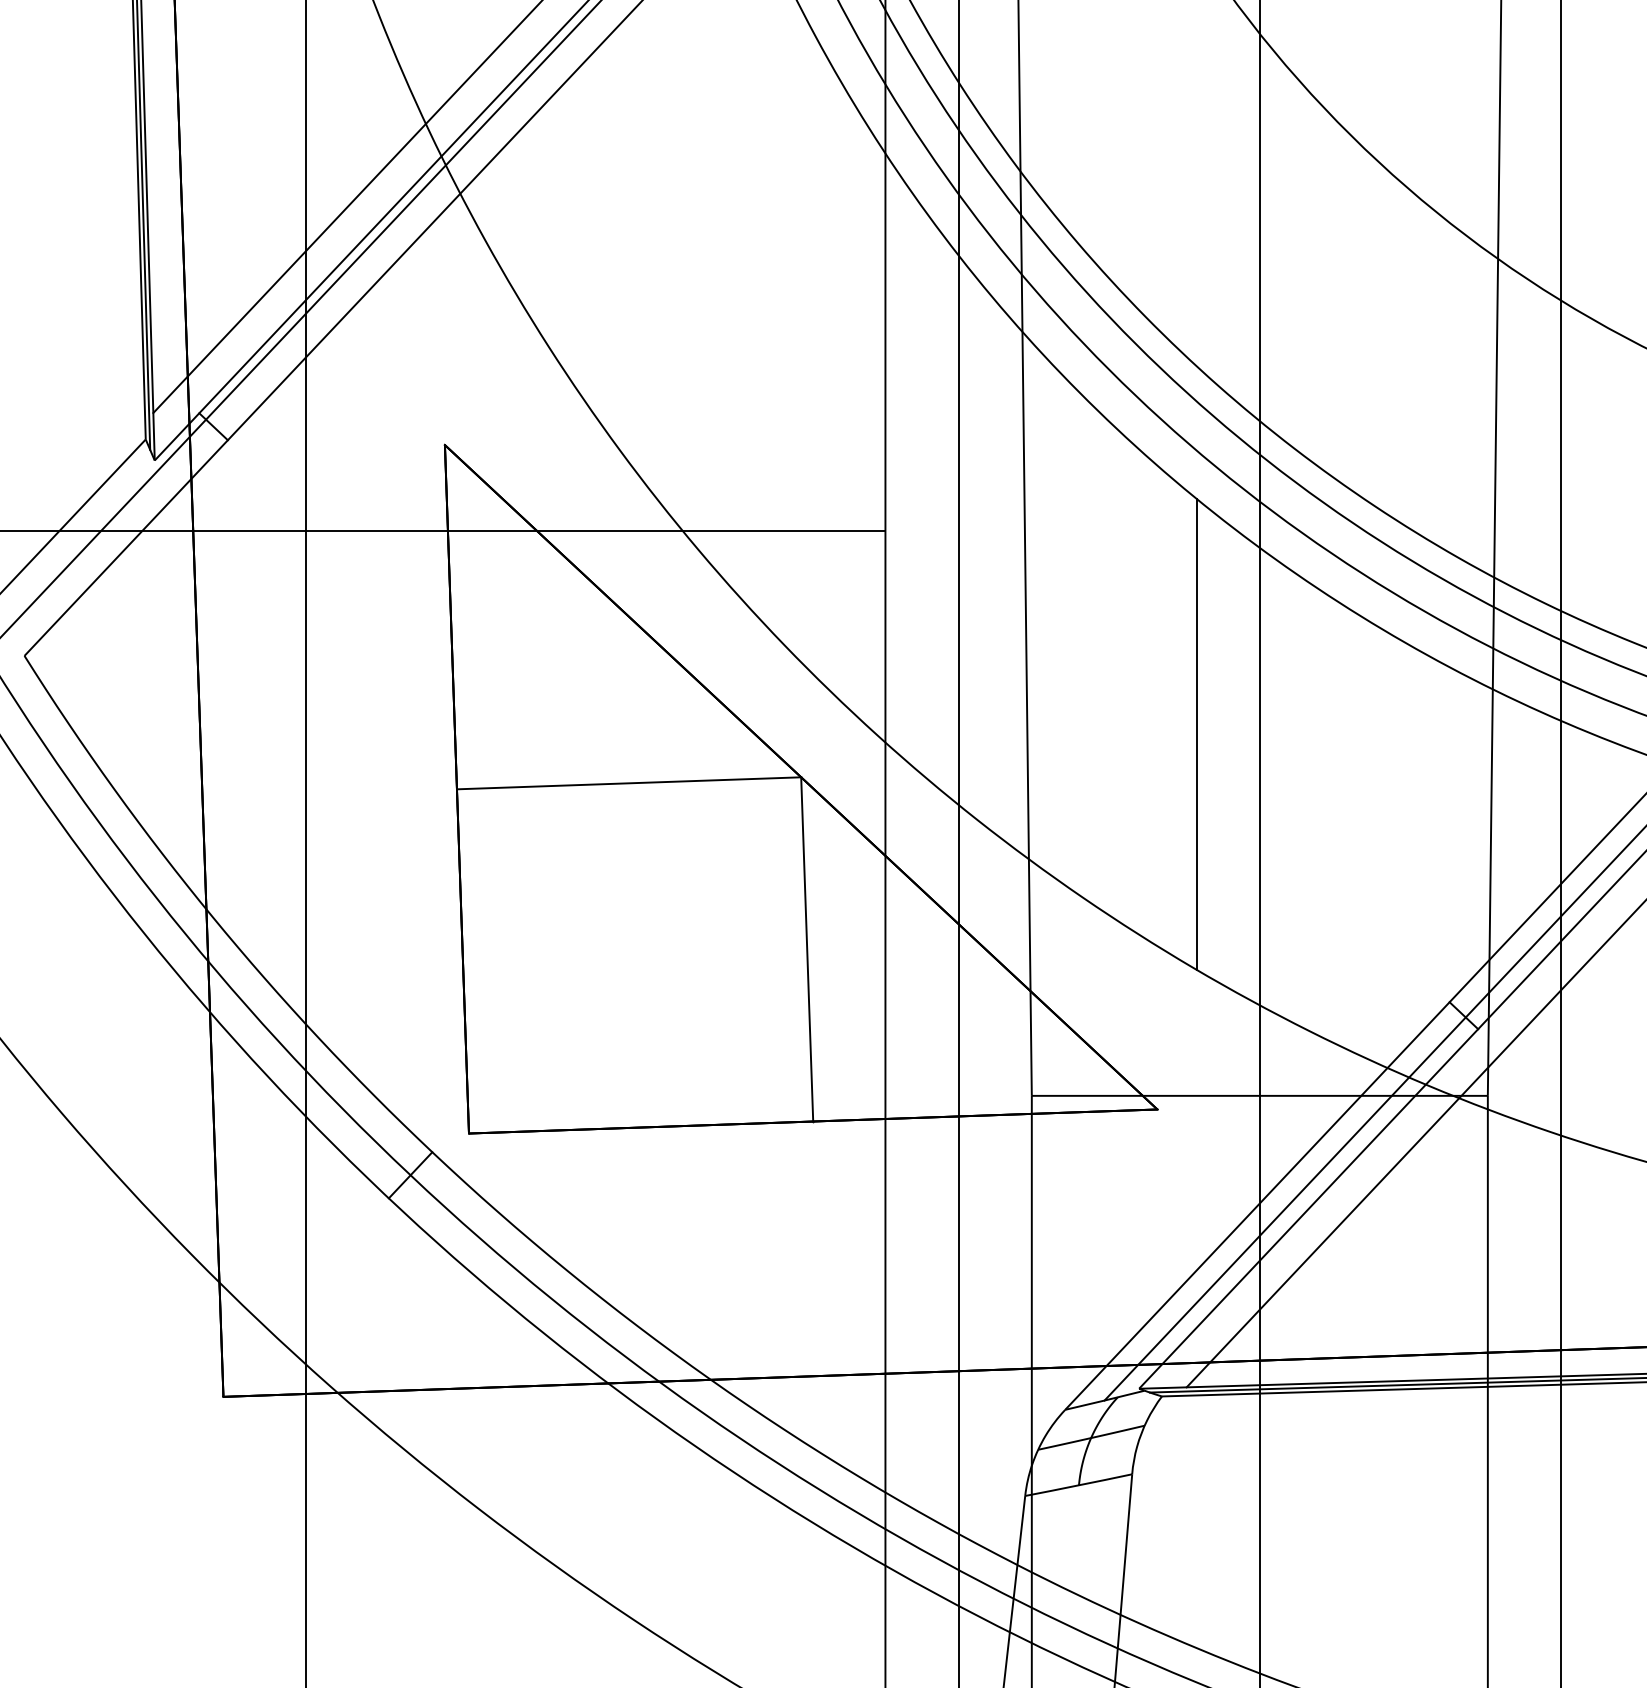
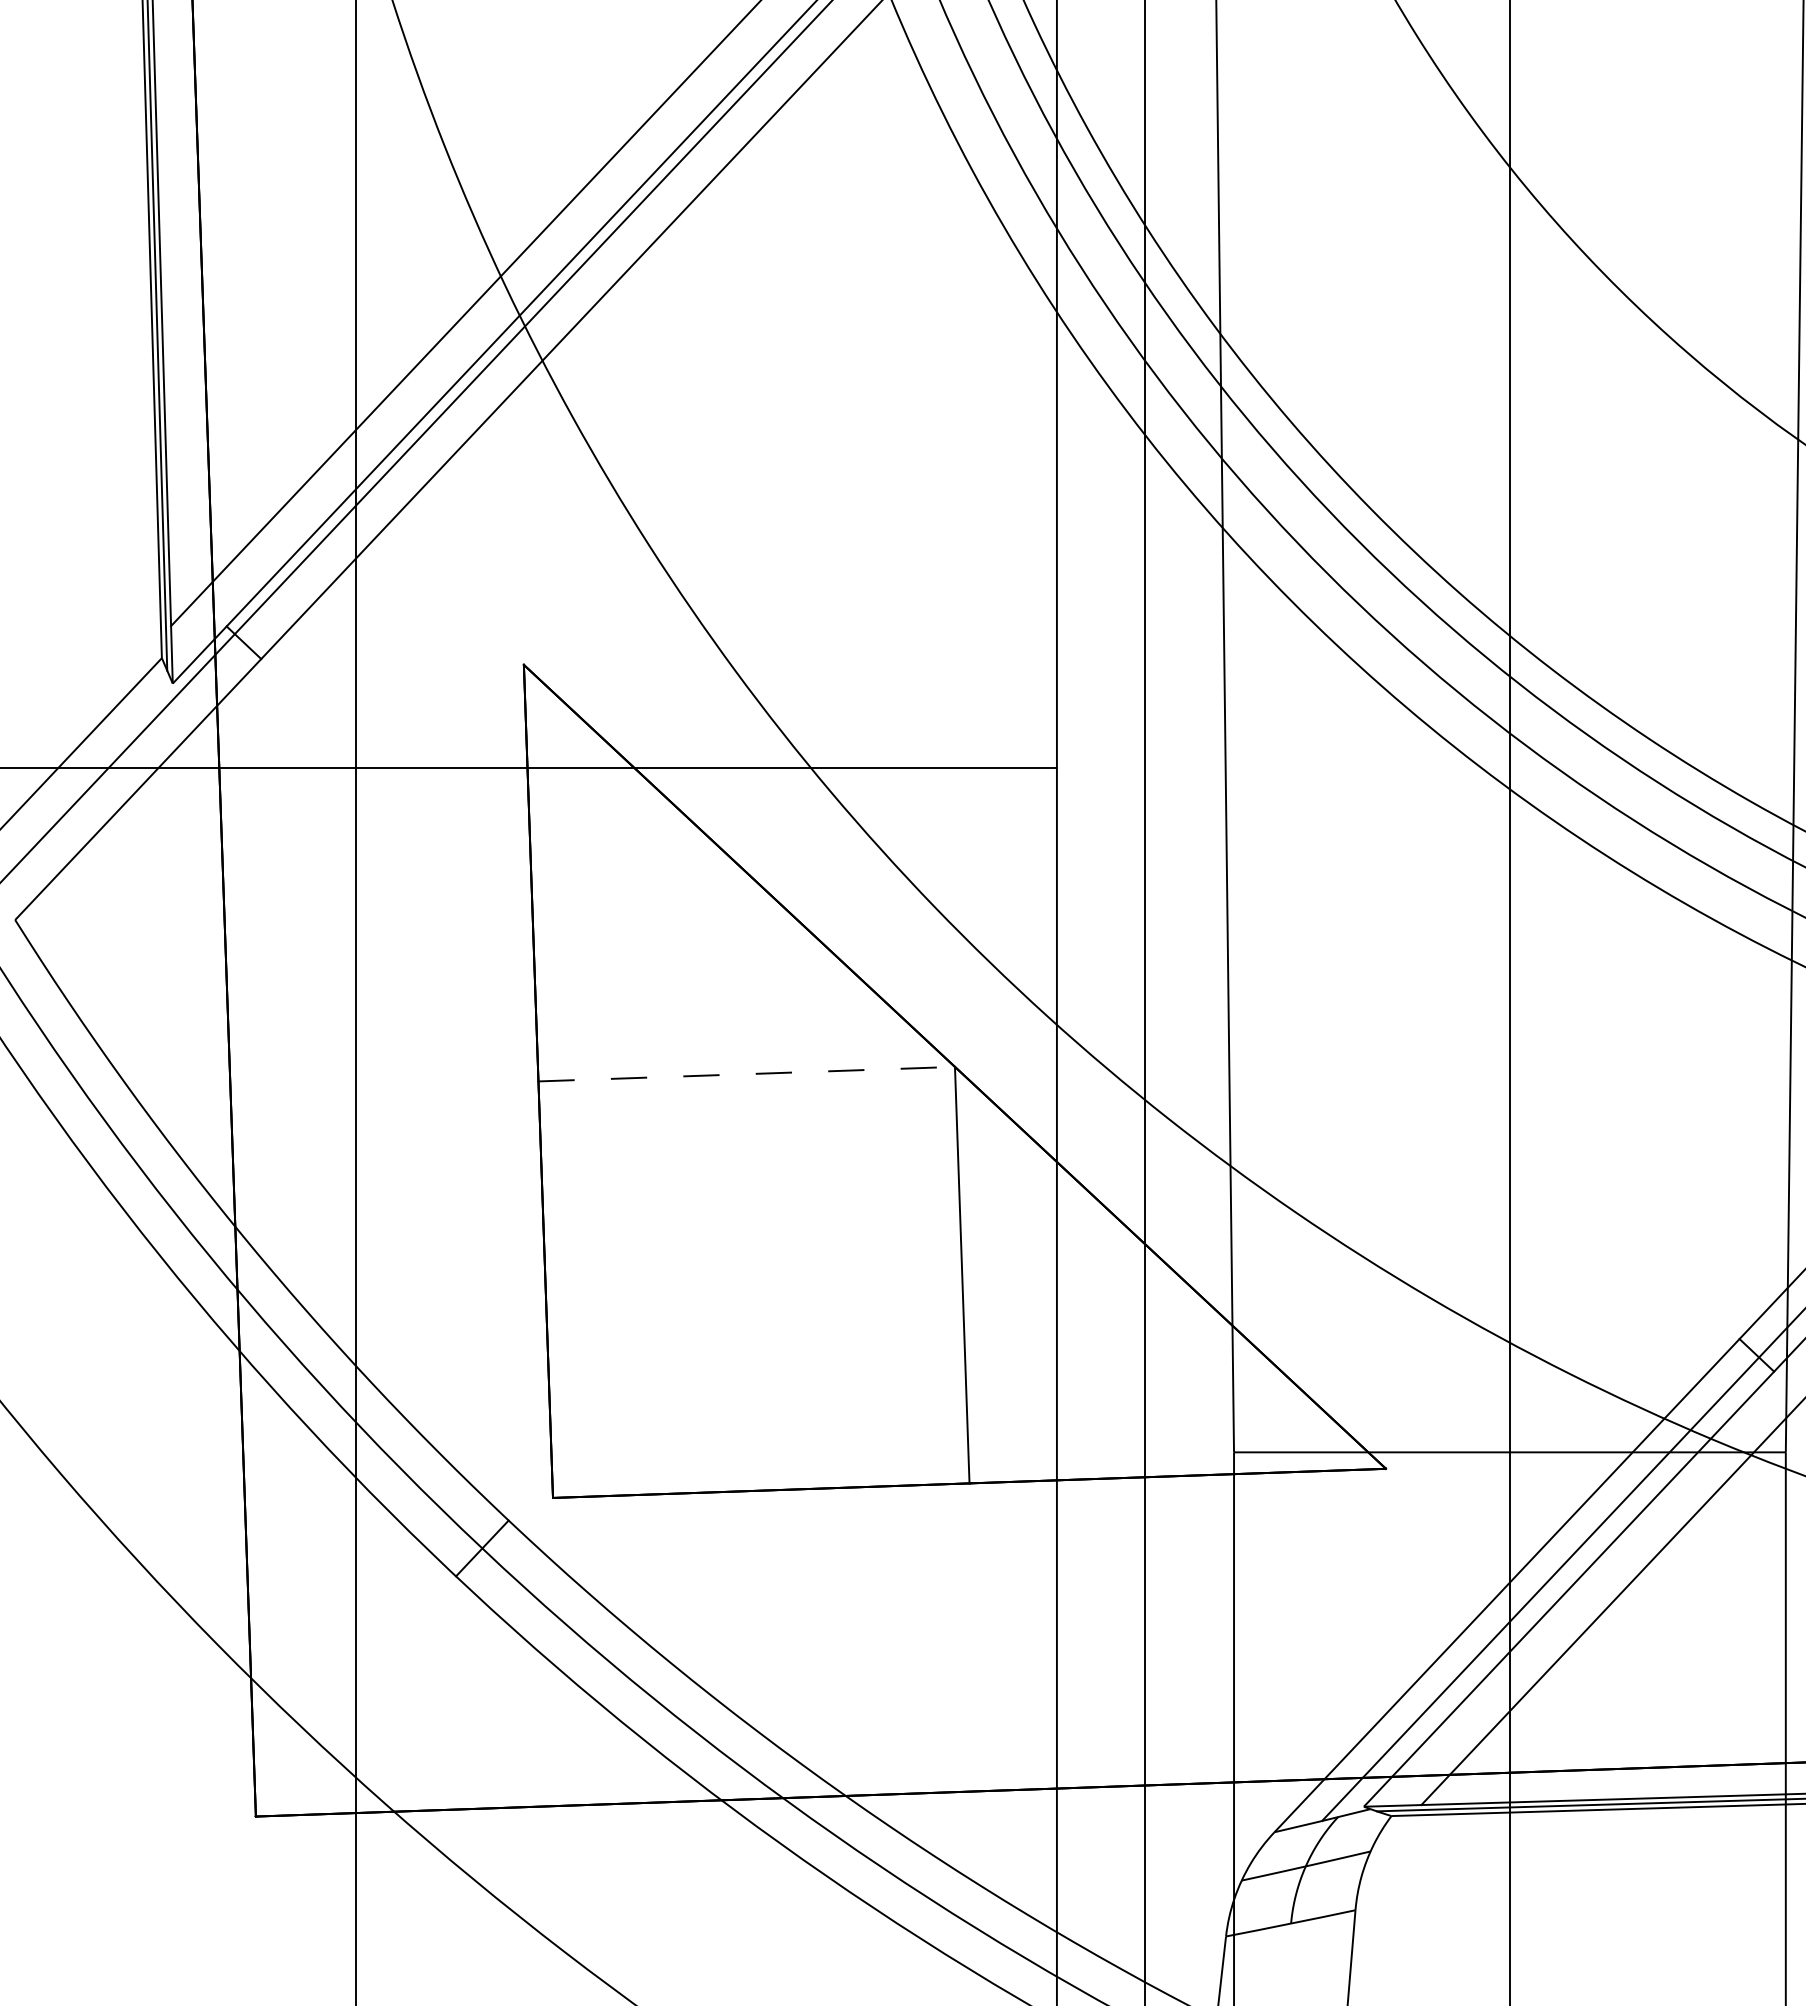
line: (1197, 734) -> (1434, 1015), removed
line: (629, 783) -> (747, 1074), solid -> dashed

